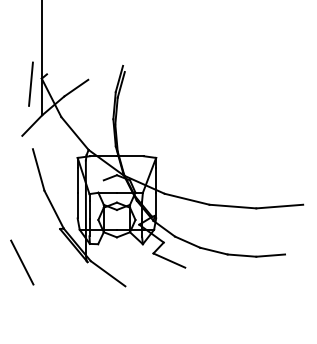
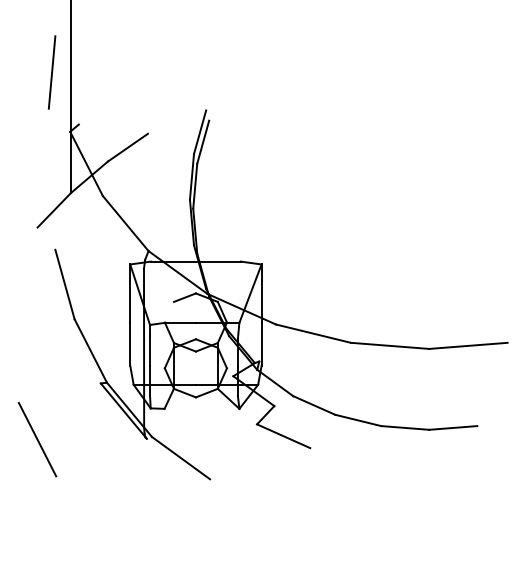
line: (30, 83) -> (51, 71), moved

